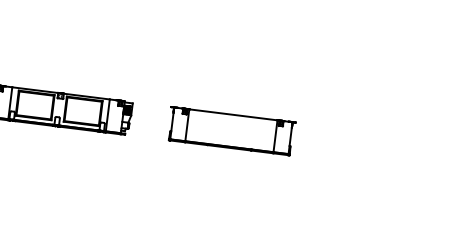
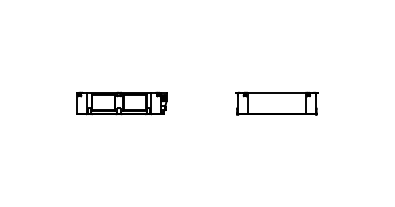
part: (230, 131) -> (276, 103), moved

